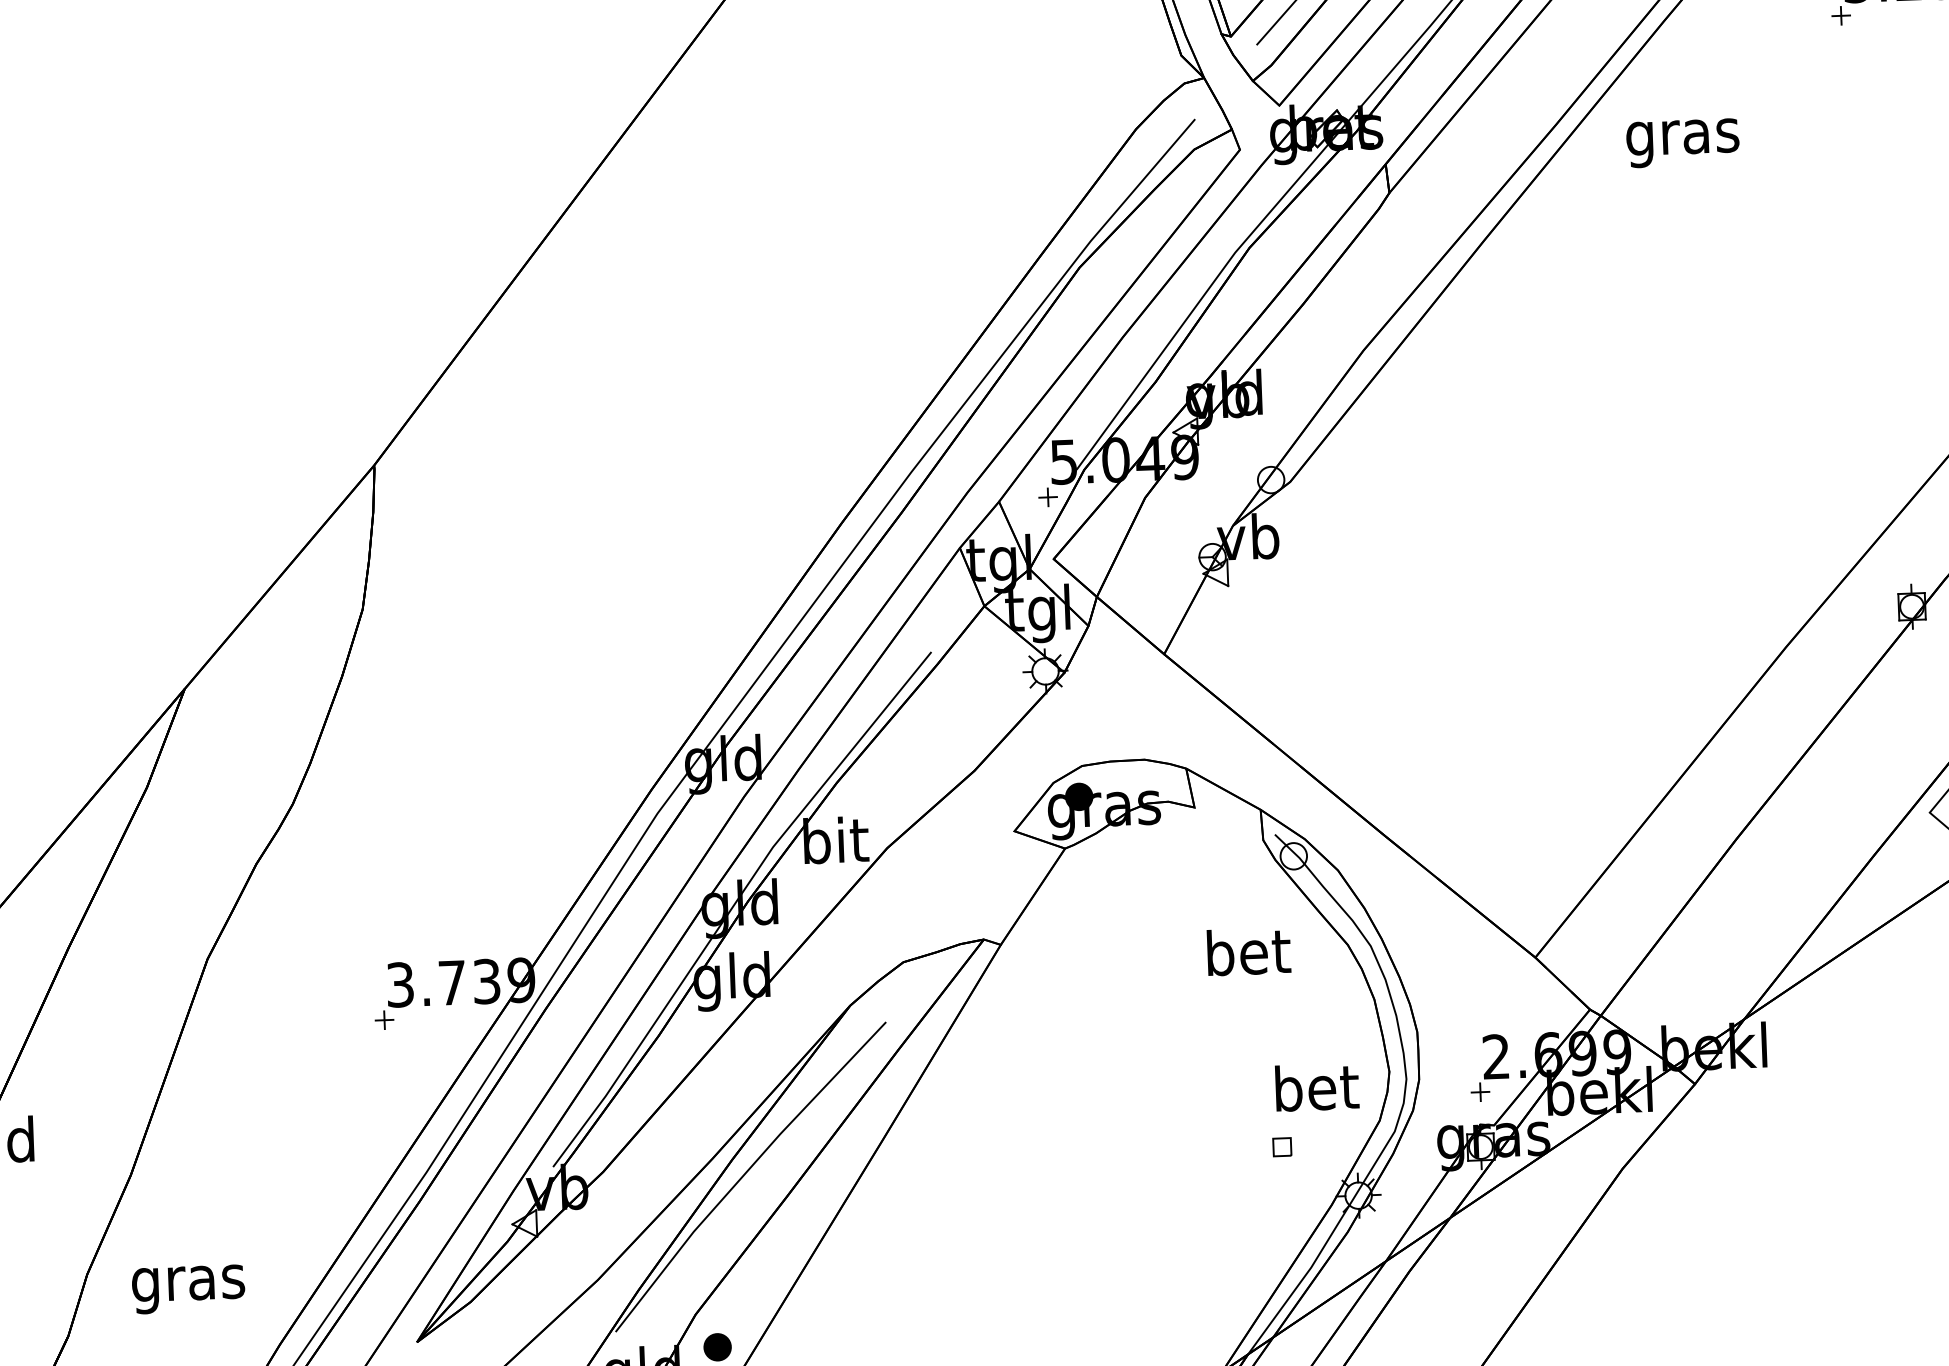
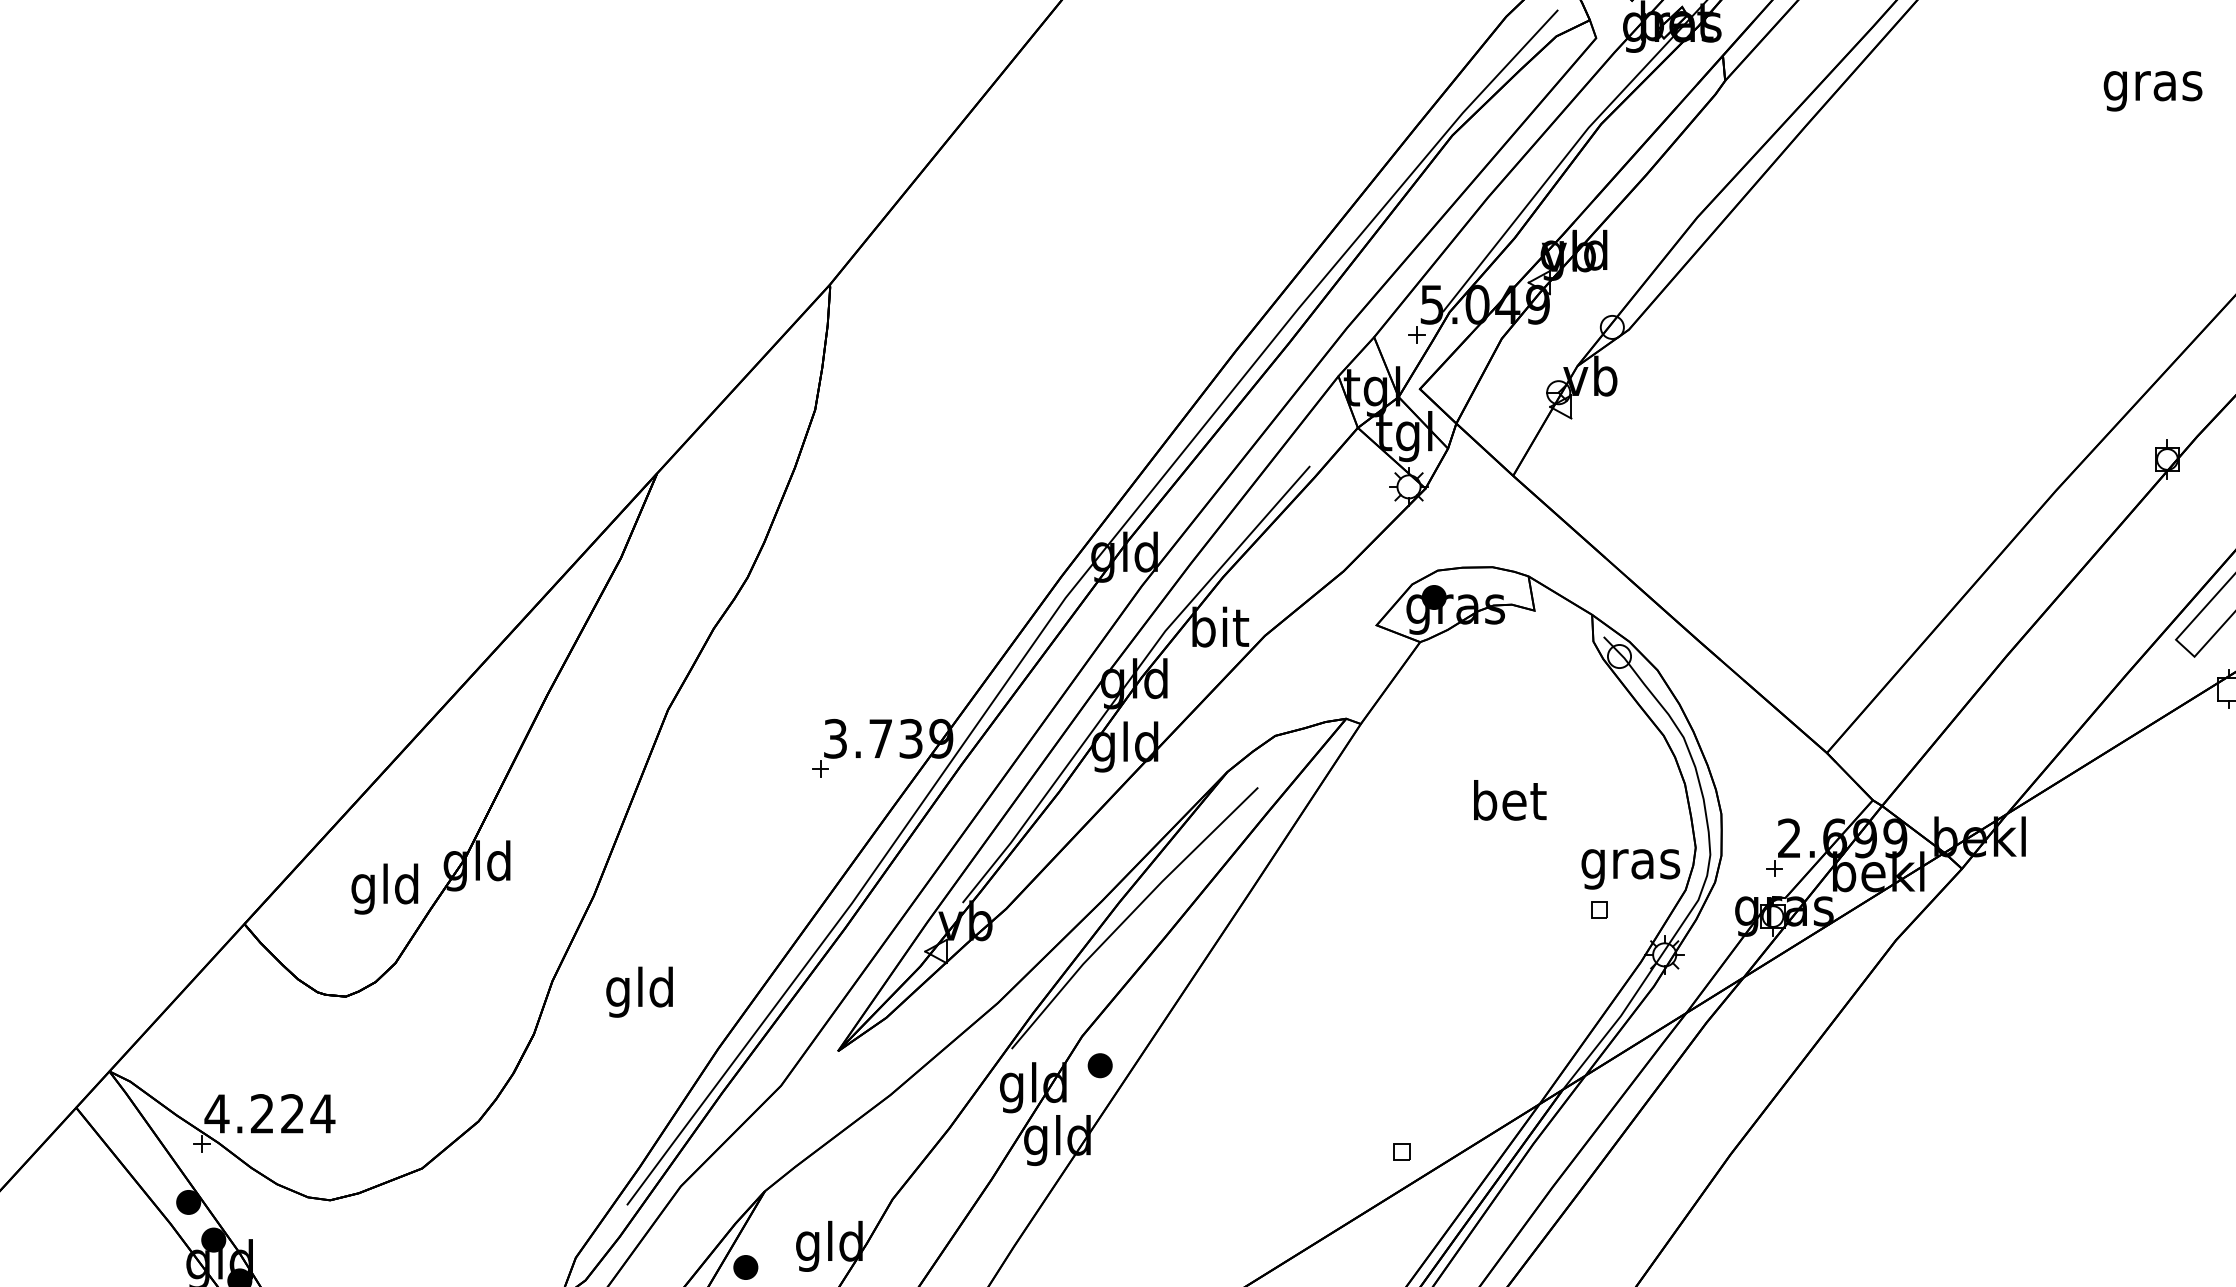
text: (1682, 143) -> (2152, 91), moved
text: (1249, 951) -> (1510, 800), moved
text: (1315, 1092) -> (1630, 863), bet -> gras
text: (188, 1282) -> (640, 991), gras -> gld

